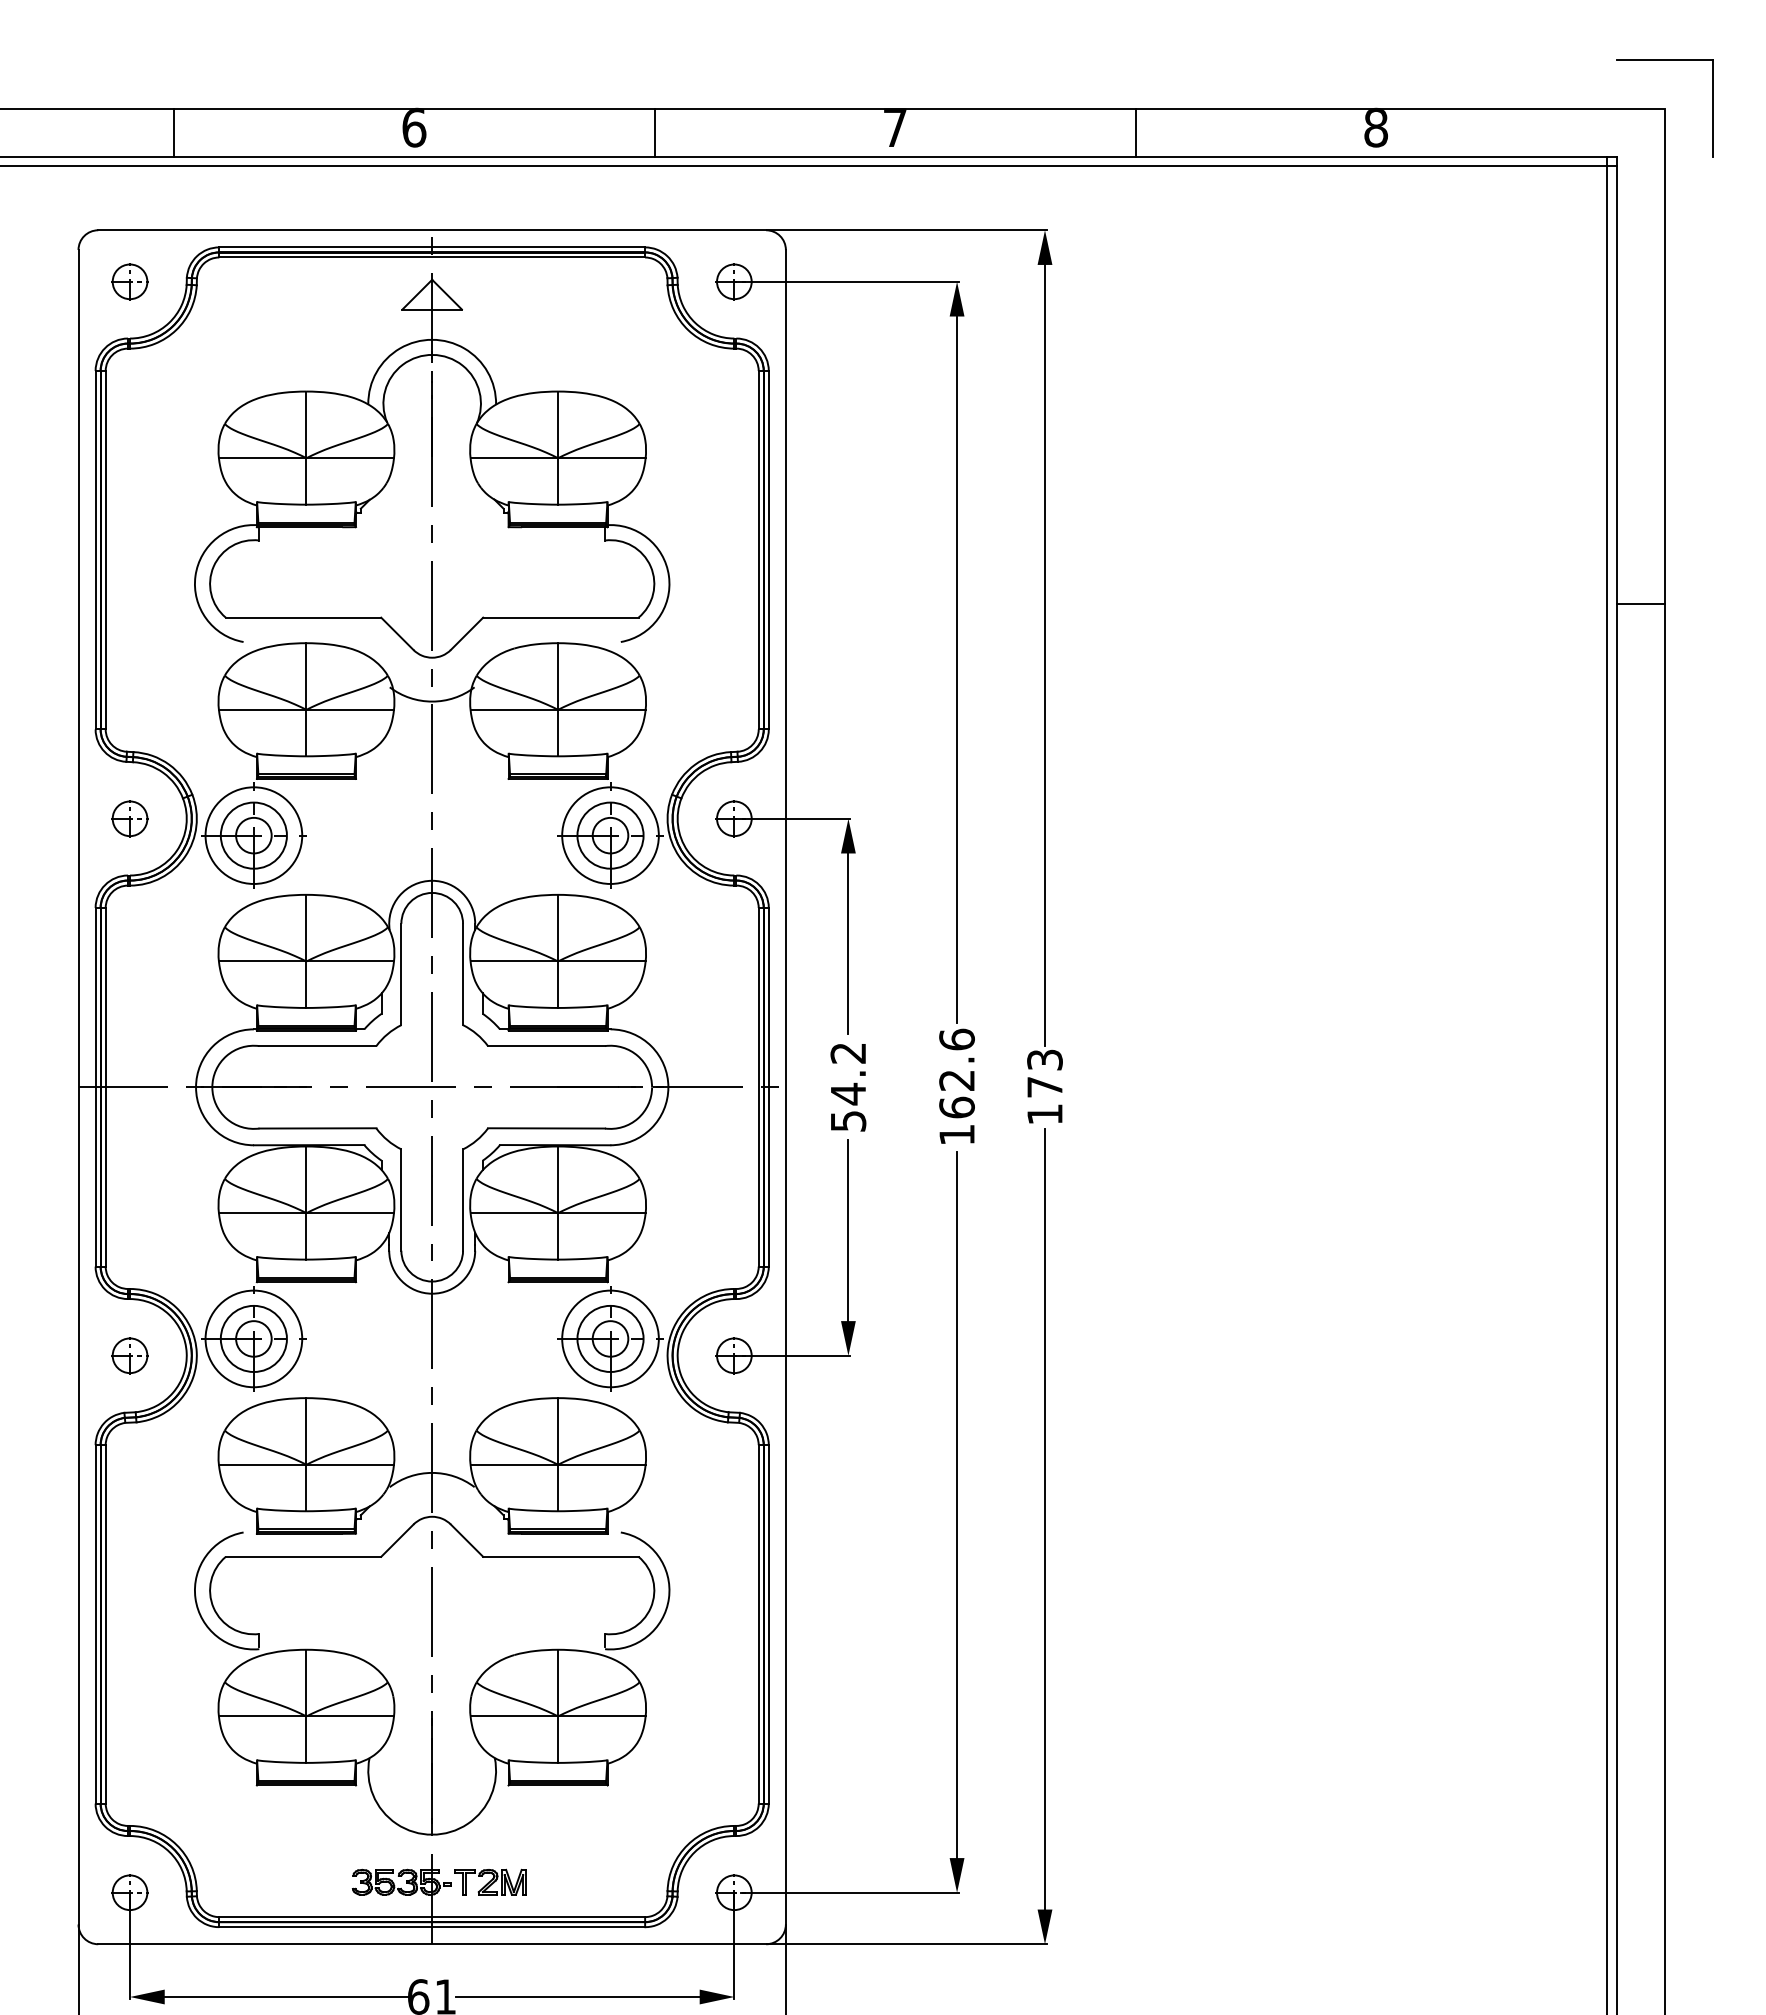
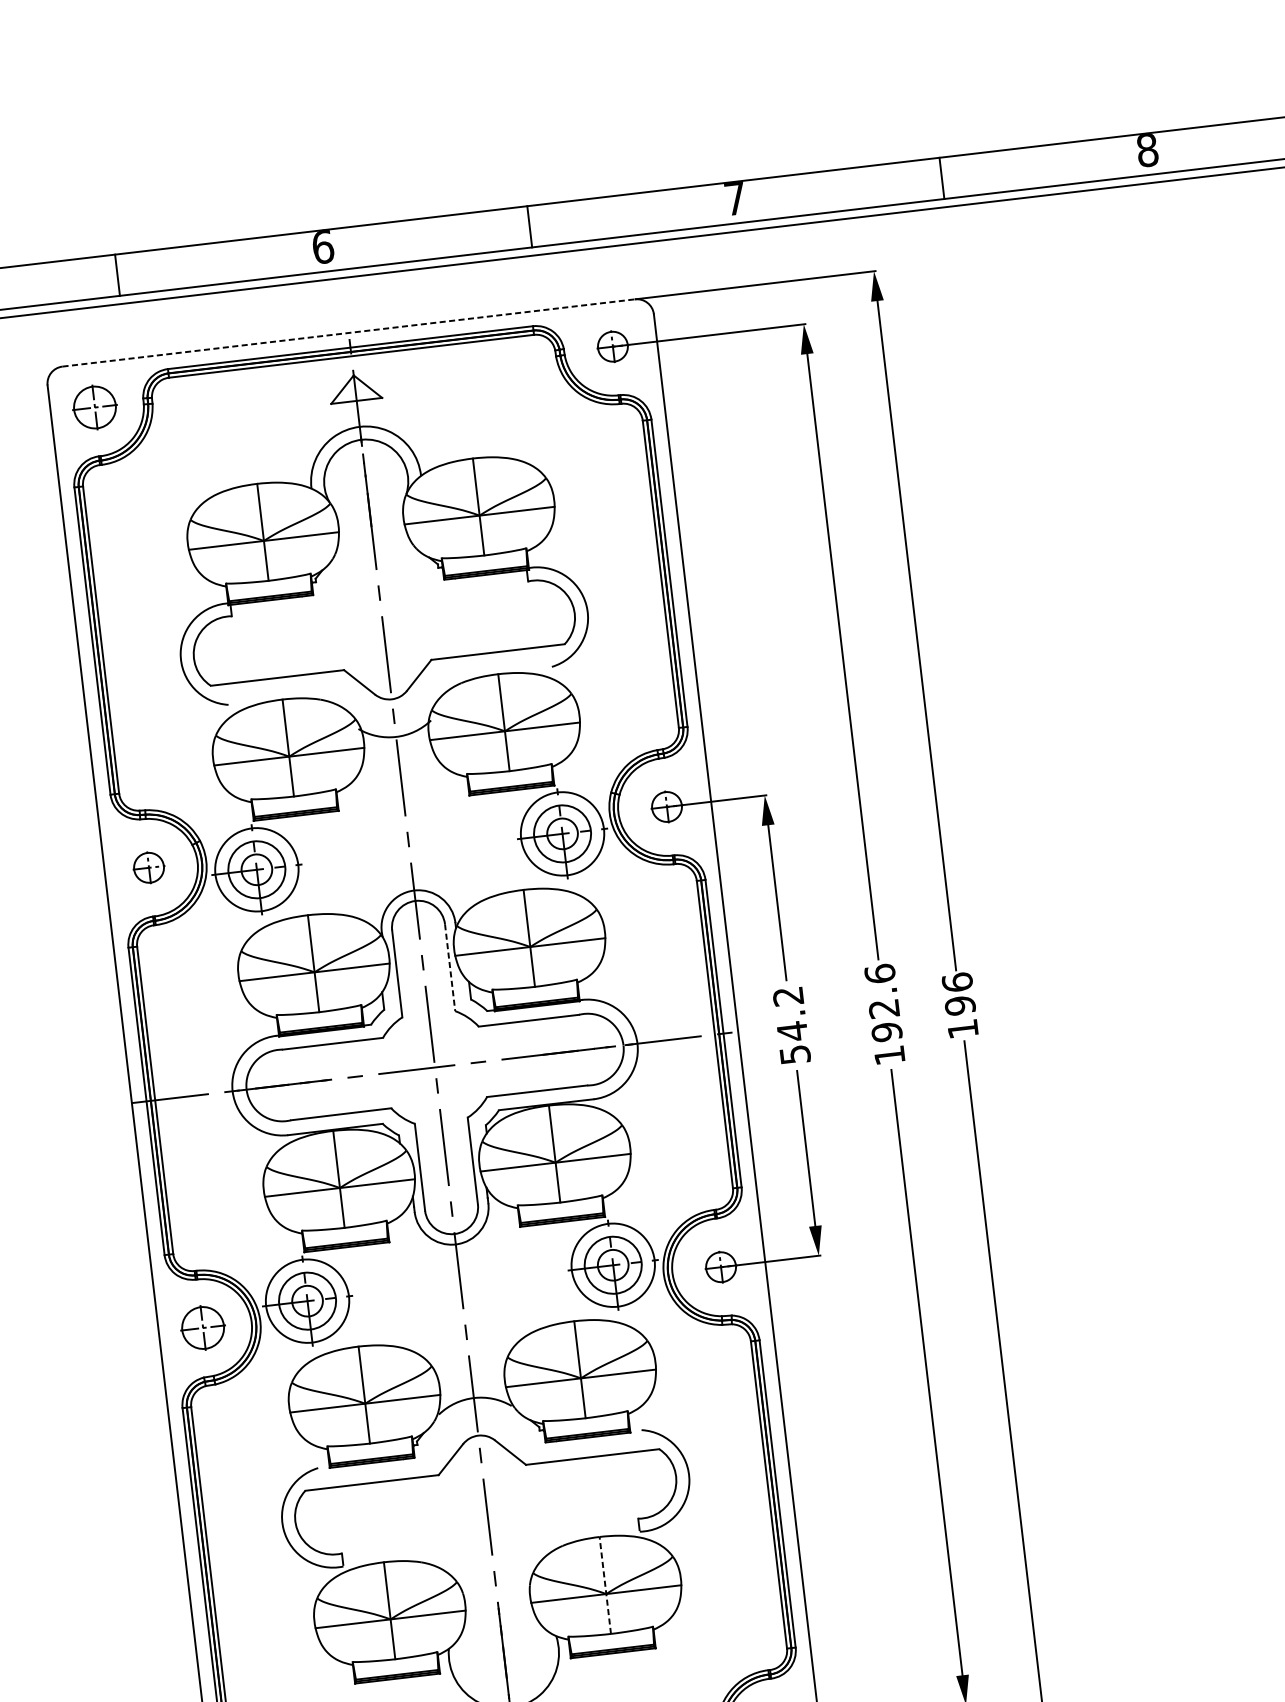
line: (432, 230) -> (349, 333), solid -> dashed
part: (129, 281) -> (94, 407), size x1.4
line: (463, 974) -> (450, 967), solid -> dashed
text: (1044, 1073) -> (958, 994), 173 -> 196
text: (956, 1107) -> (886, 1032), 162.6 -> 192.6
part: (129, 1355) -> (202, 1327), size x1.4
line: (558, 1706) -> (605, 1585), solid -> dashed

